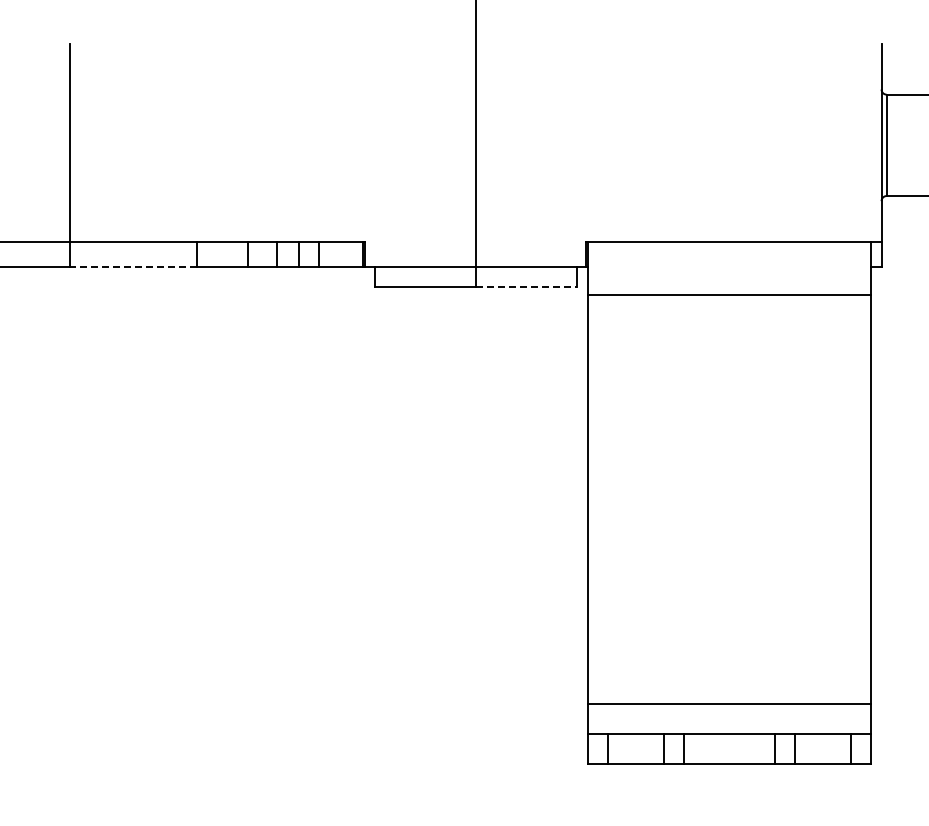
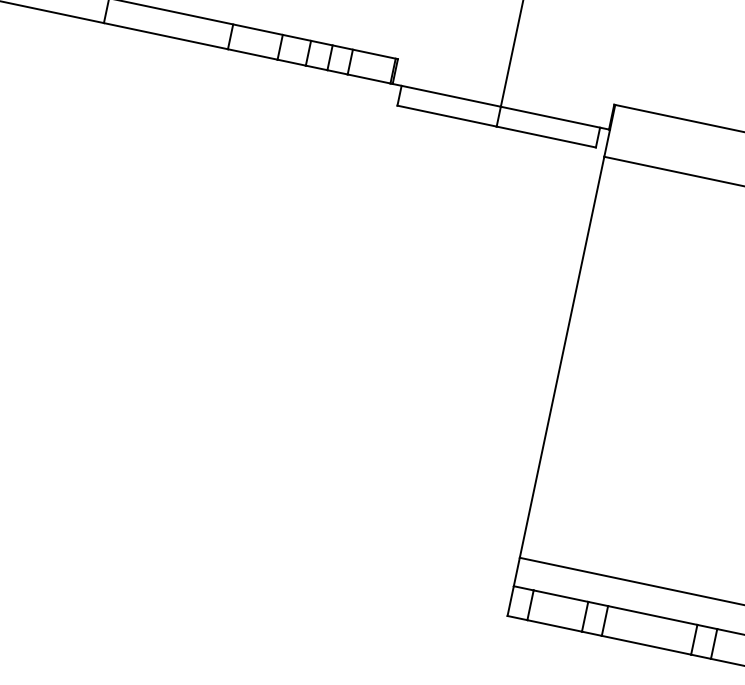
line: (133, 267) -> (165, 36), dashed -> solid
line: (526, 287) -> (546, 137), dashed -> solid

